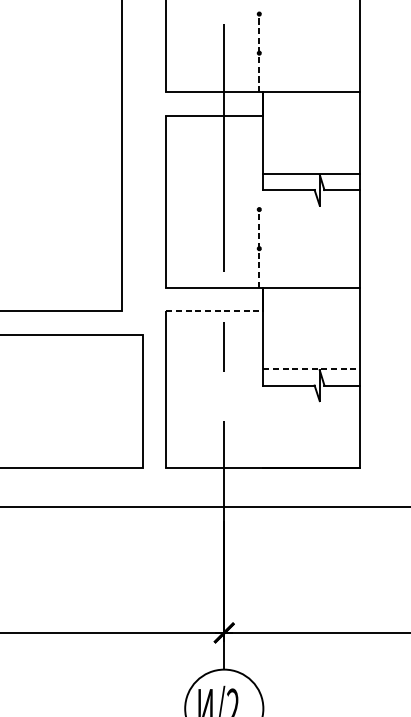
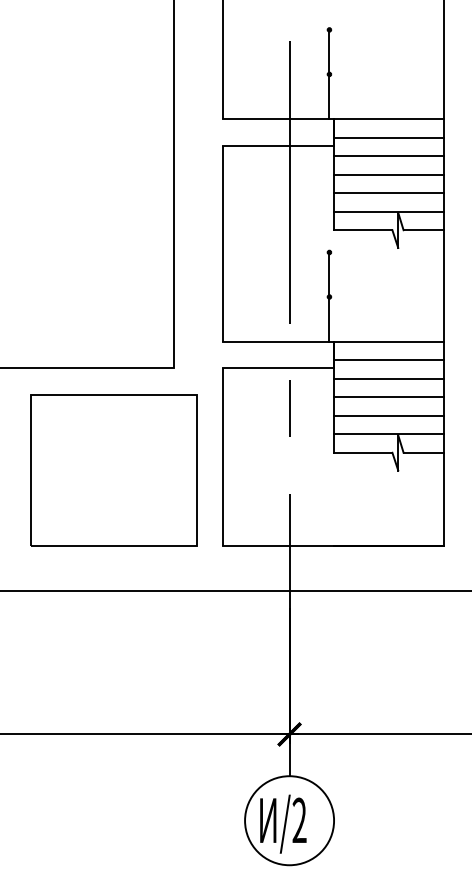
line: (259, 53) -> (329, 74), dashed -> solid
line: (311, 108) -> (388, 137), added
line: (311, 125) -> (388, 156), added
line: (311, 141) -> (388, 174), added
line: (311, 157) -> (388, 193), added
line: (259, 249) -> (329, 297), dashed -> solid
line: (311, 304) -> (388, 360), added
line: (215, 311) -> (279, 368), dashed -> solid
line: (311, 320) -> (388, 378), added
line: (311, 336) -> (388, 397), added
line: (311, 352) -> (388, 415), added
line: (312, 369) -> (389, 434), dashed -> solid

